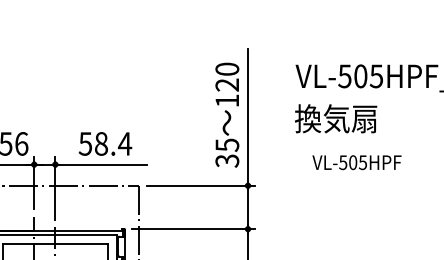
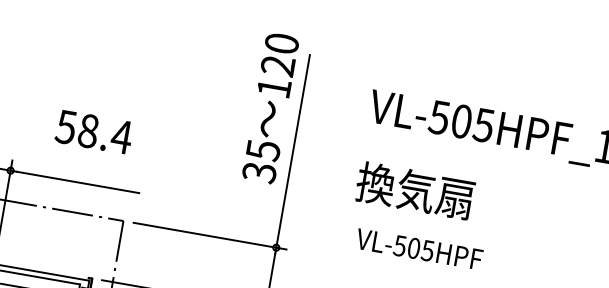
text: (227, 114) -> (271, 107), moved
text: (336, 118) -> (415, 190), moved
text: (105, 143) -> (94, 131), moved
text: (356, 162) -> (418, 248), moved

